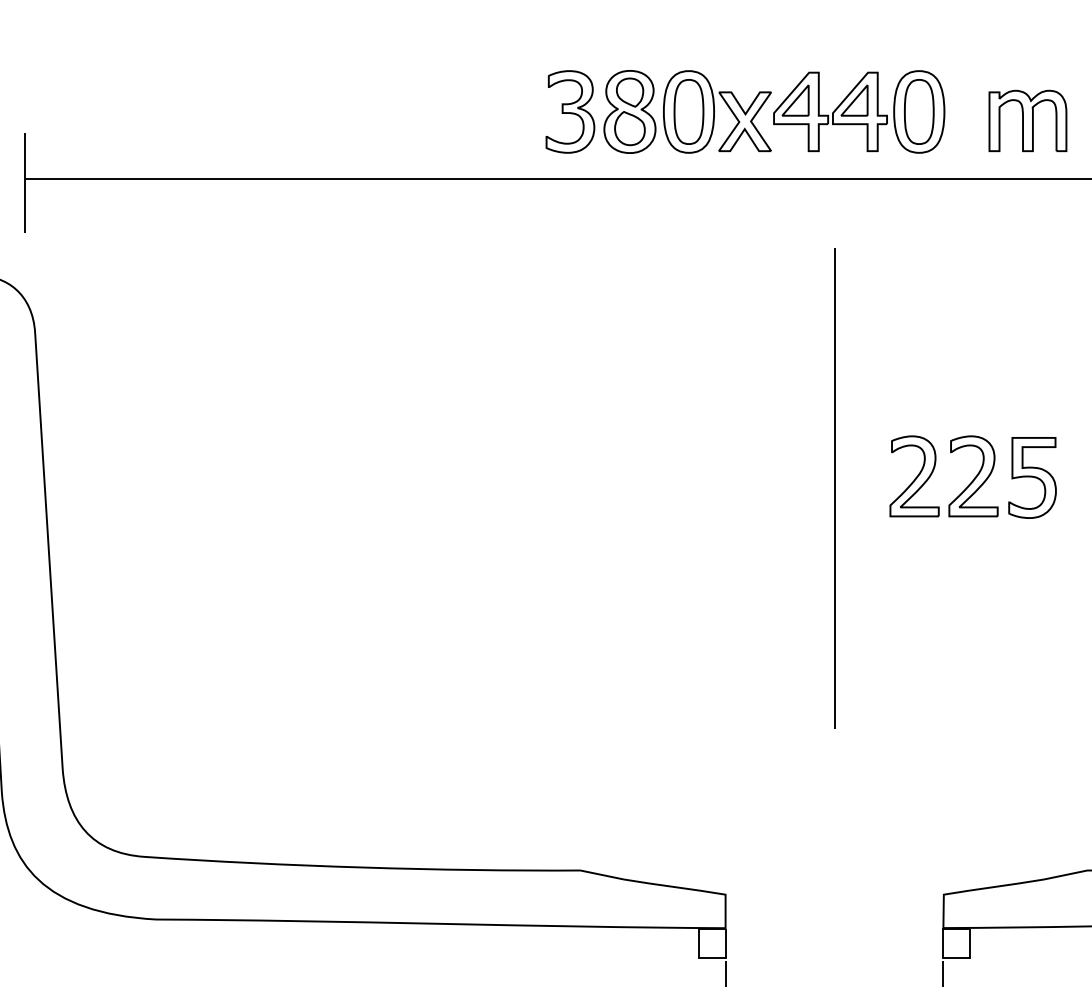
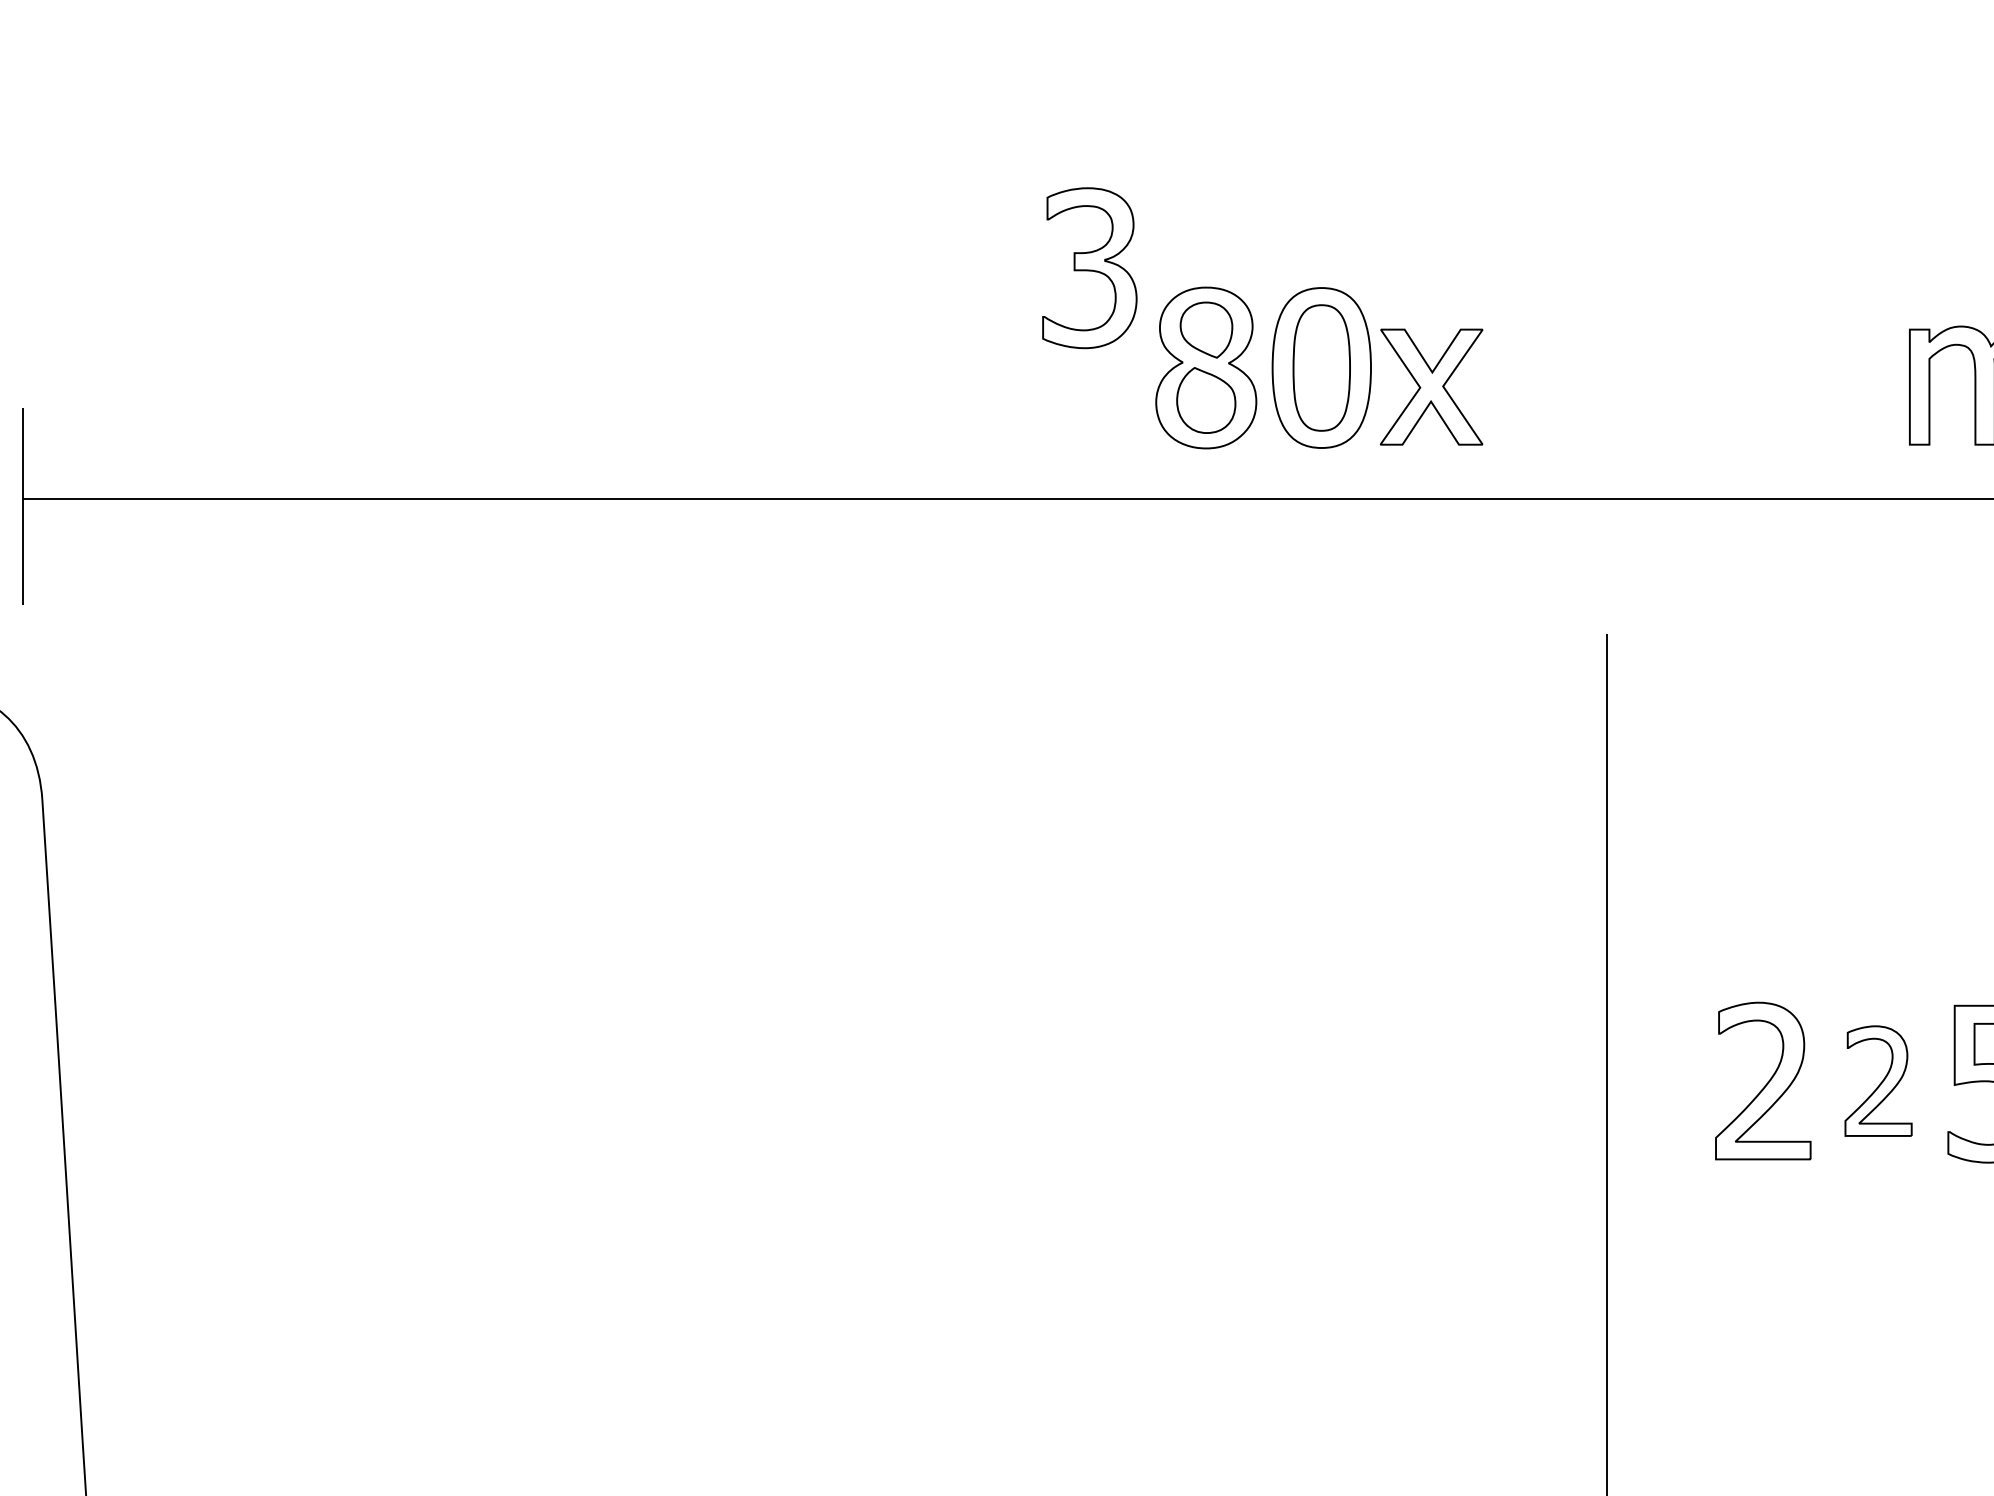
part: (570, 111) -> (1089, 267), moved
part: (859, 111) -> (1655, 367), removed
part: (973, 476) -> (1878, 1081), size x0.7

